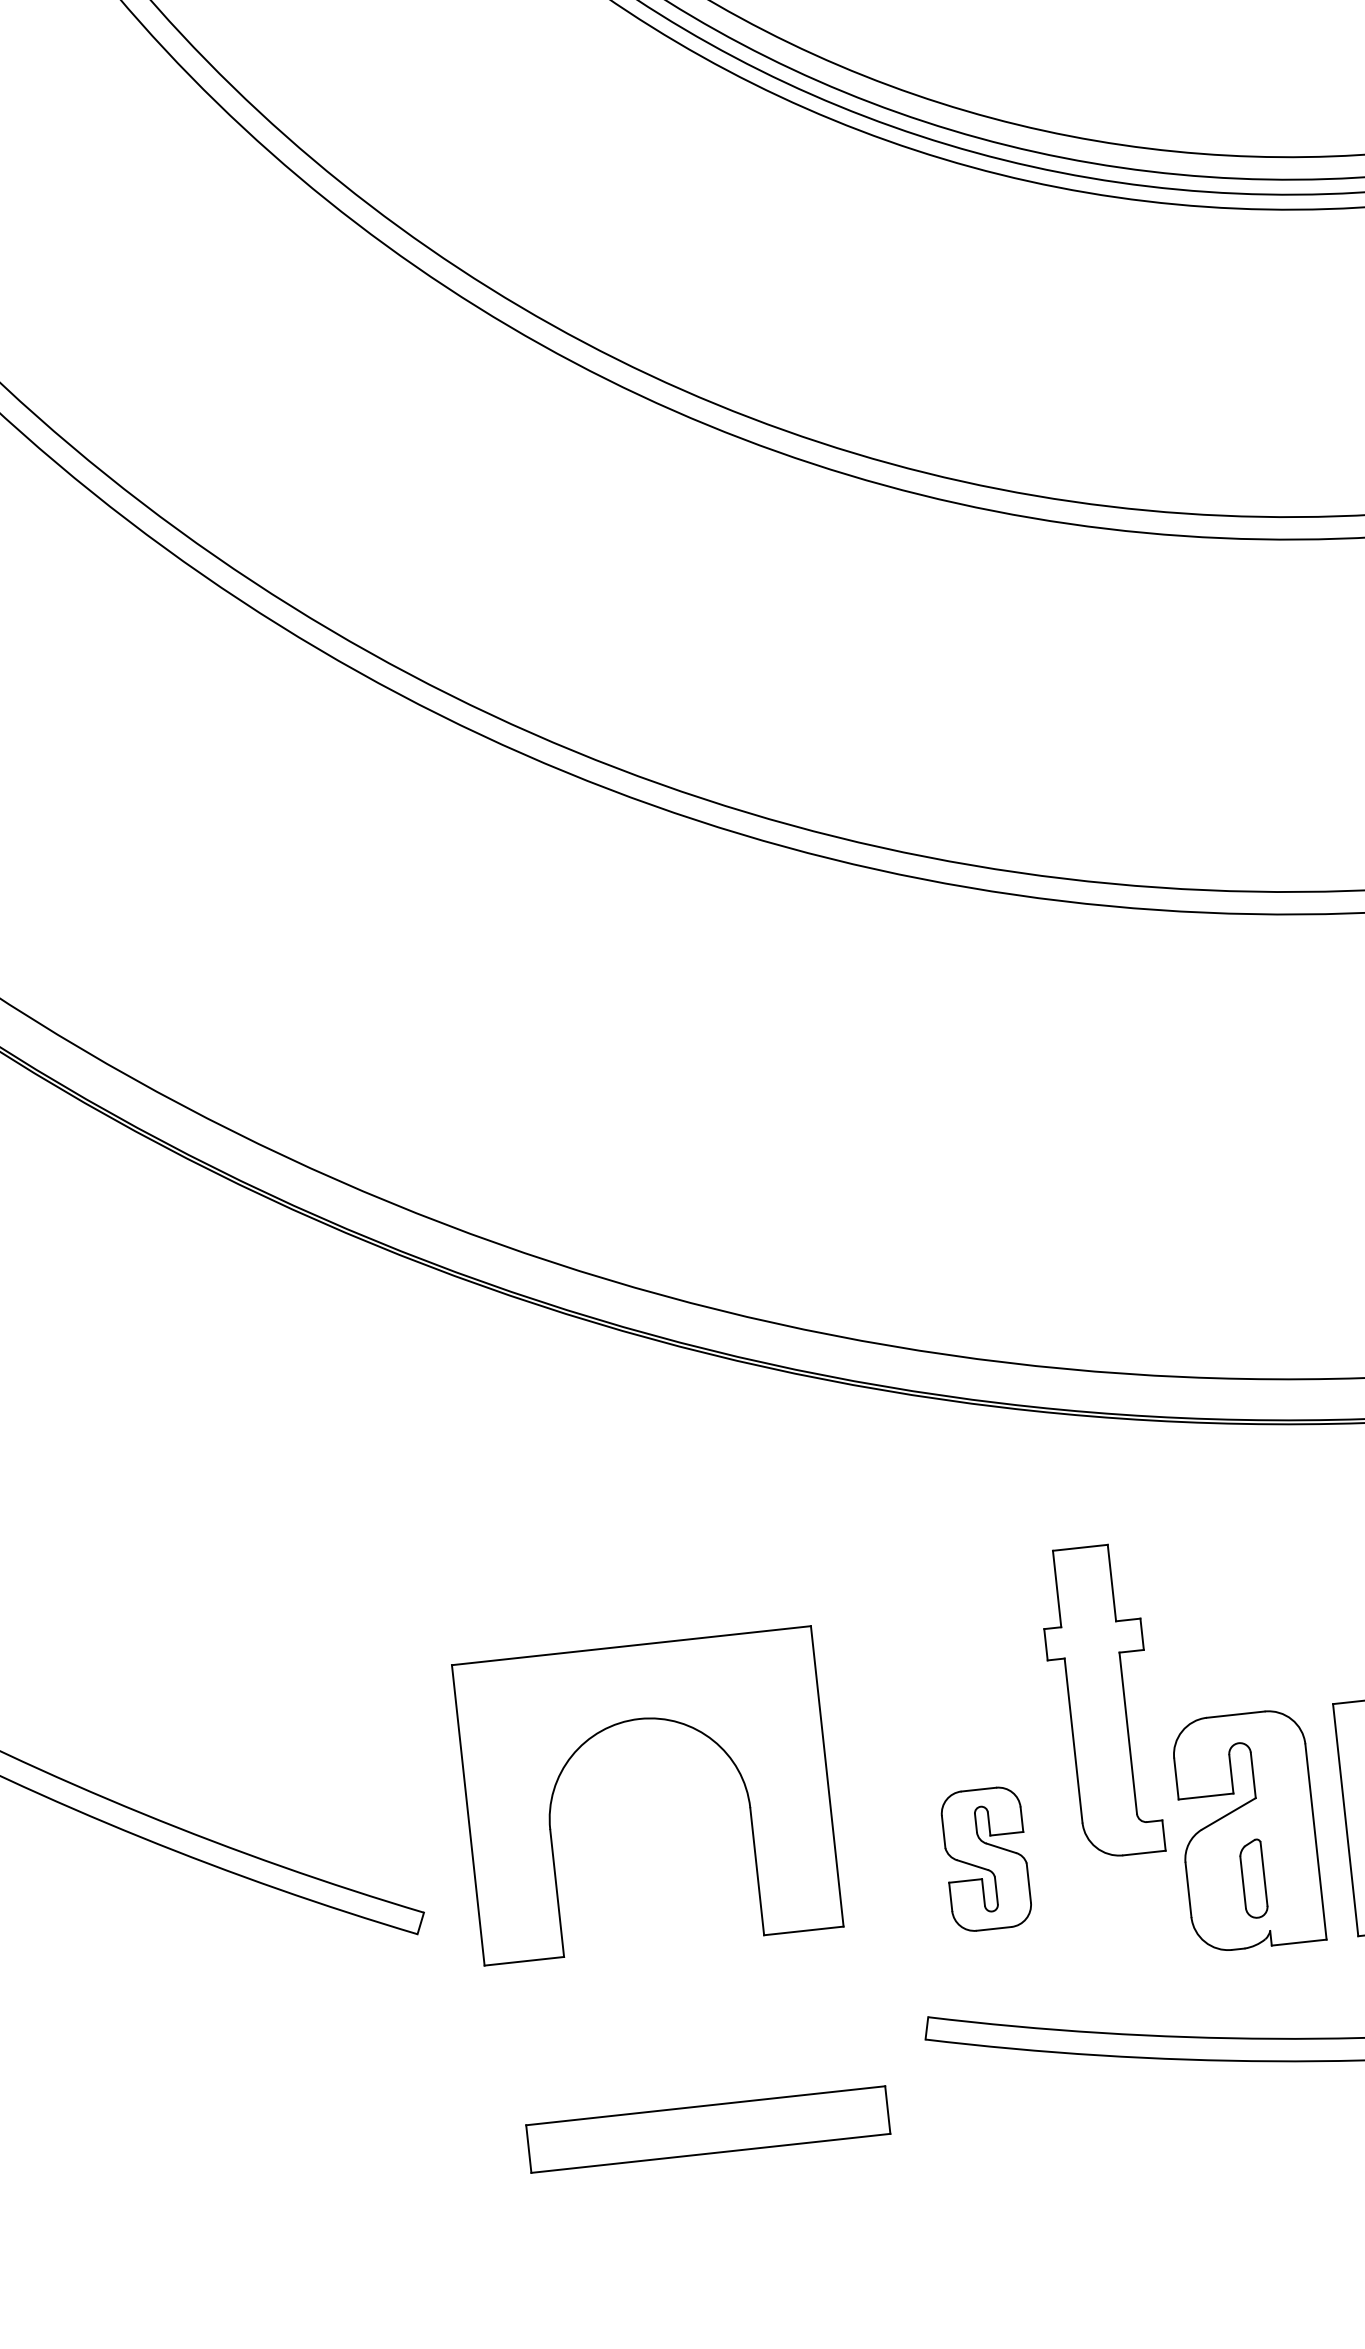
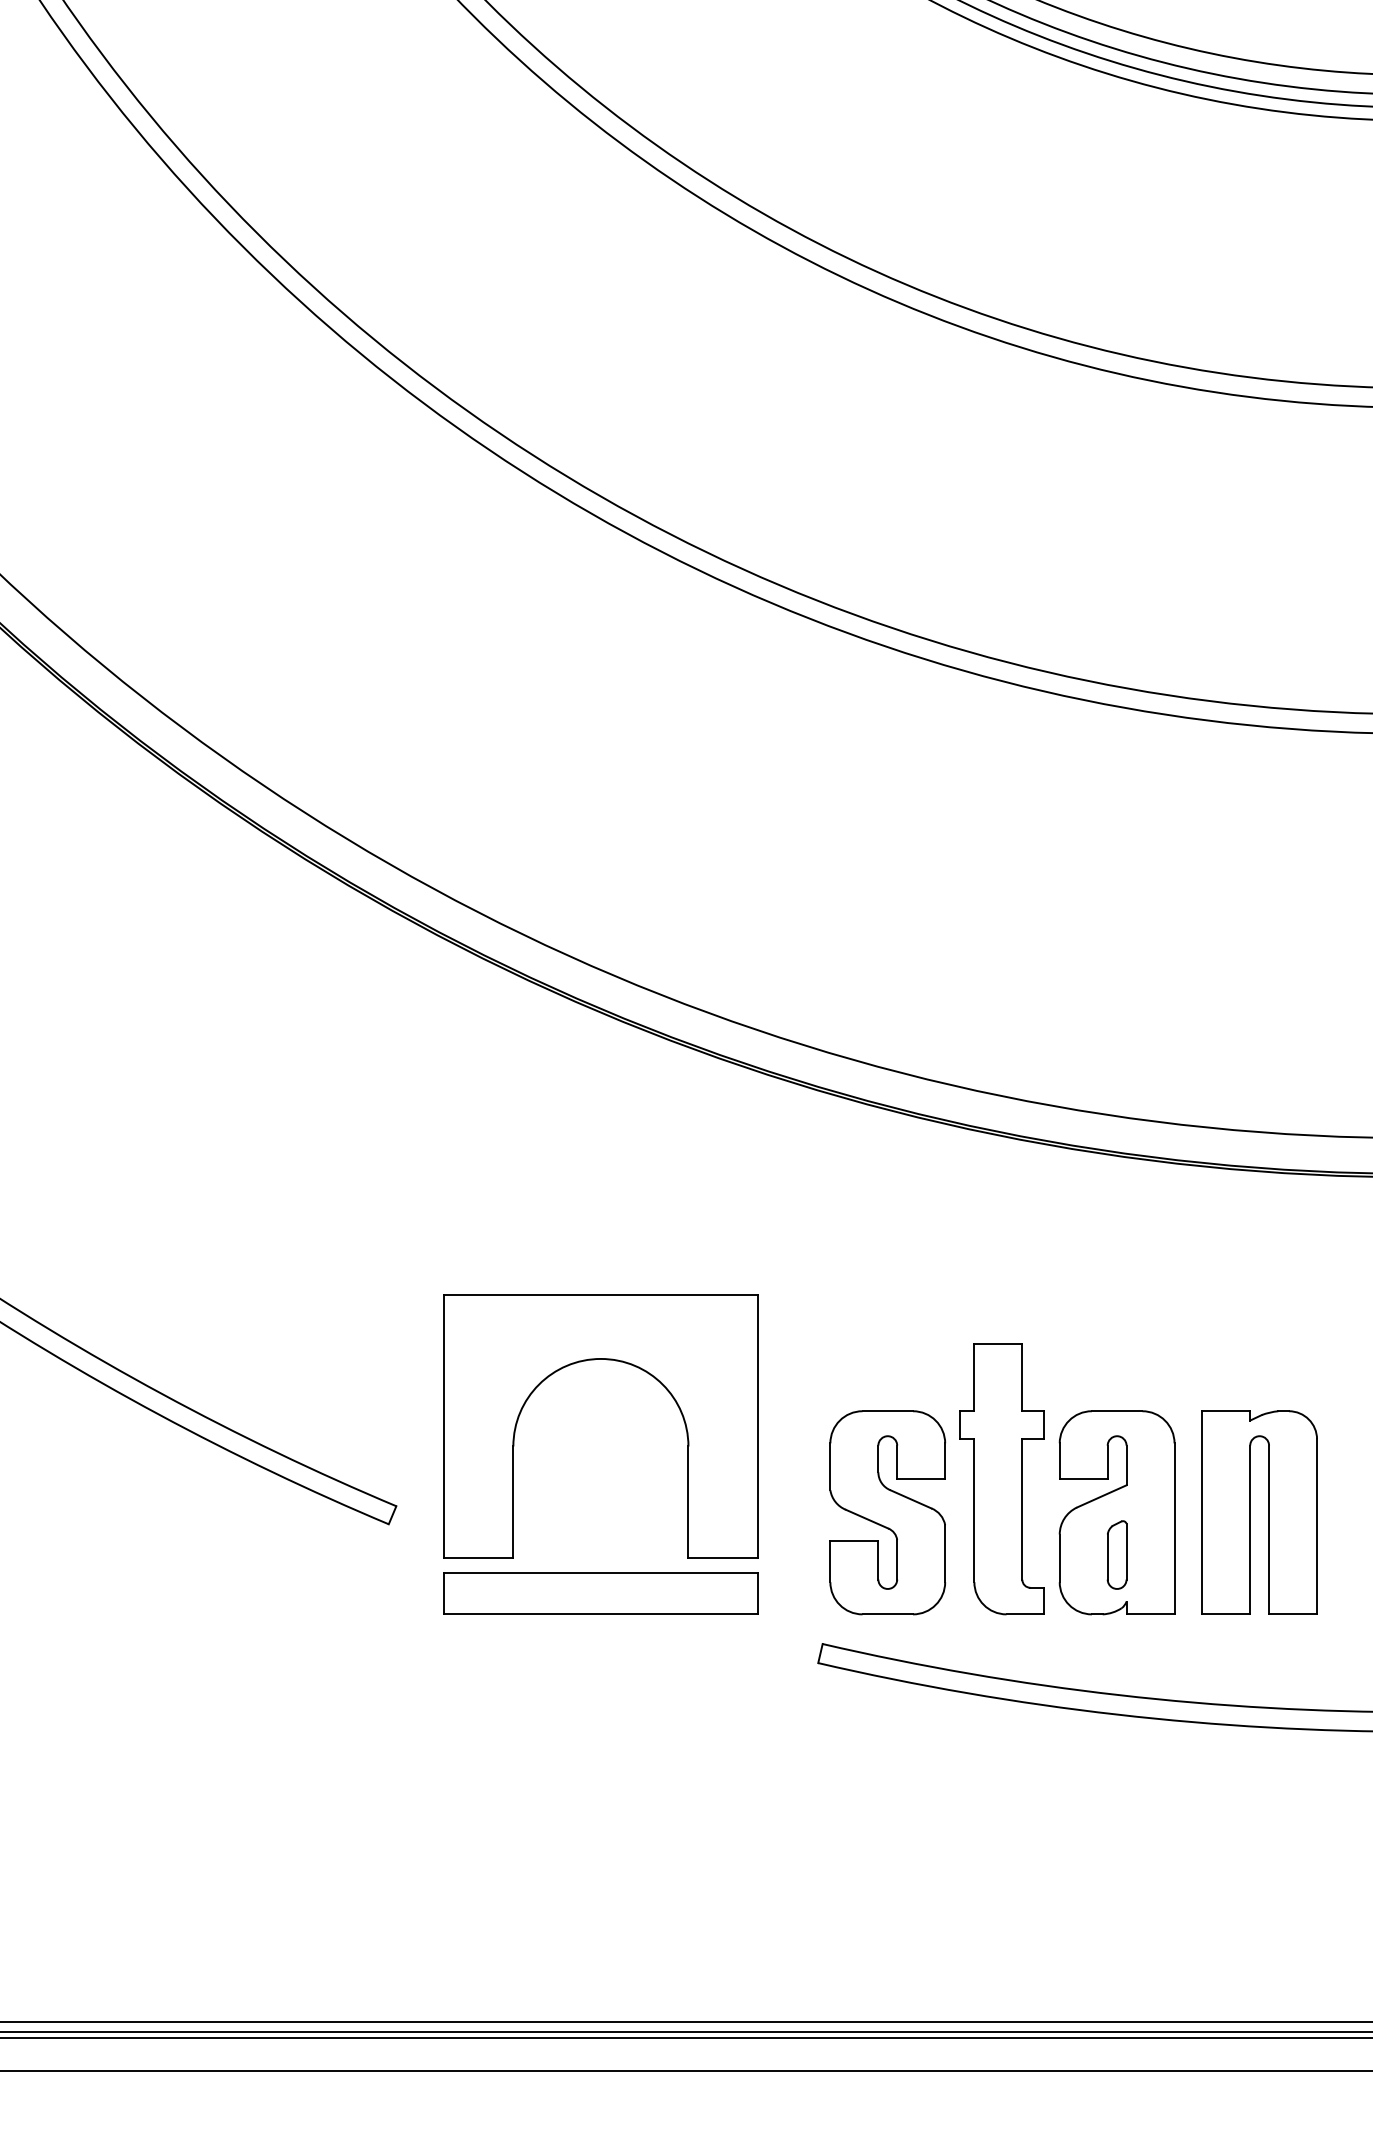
part: (1100, 1701) -> (1001, 1479), moved
part: (985, 1858) -> (887, 1512), size x1.67
part: (707, 2129) -> (600, 1593), moved

